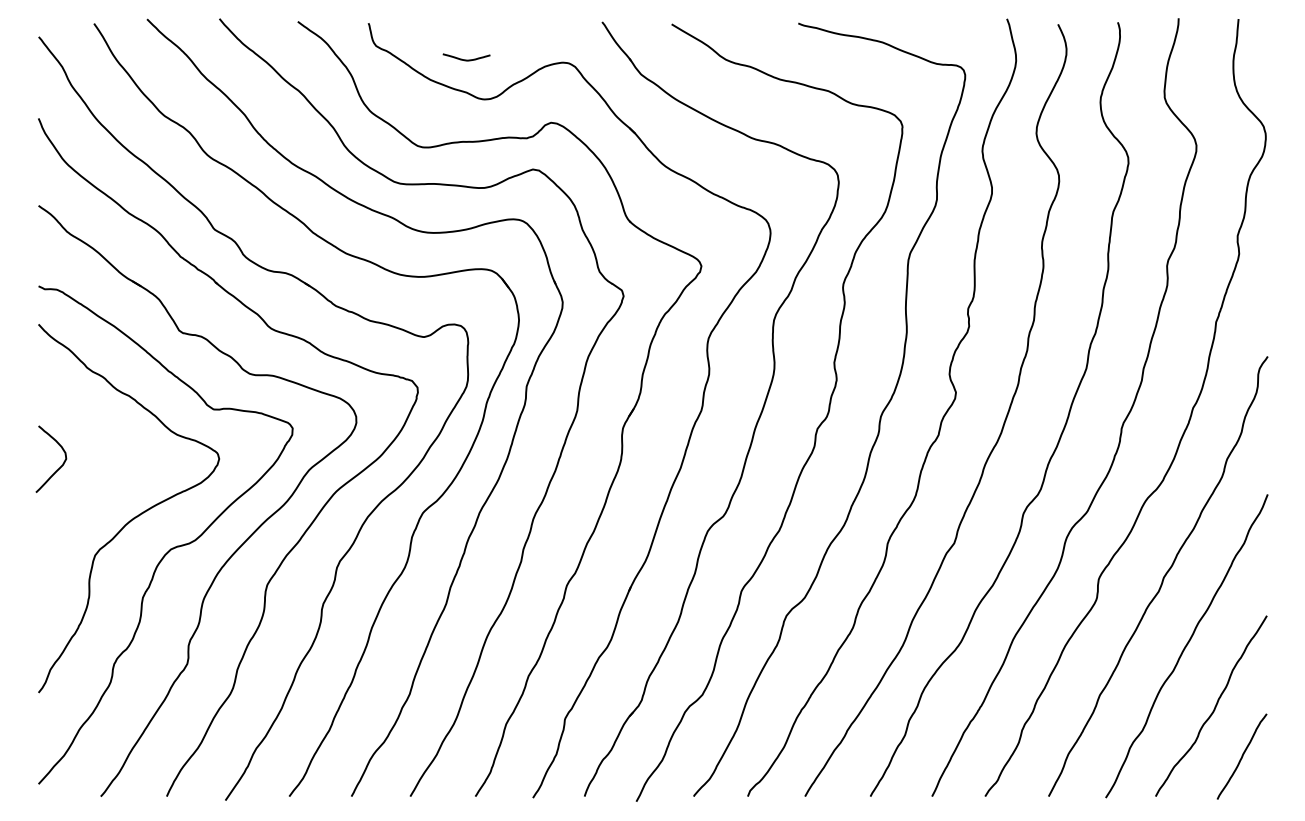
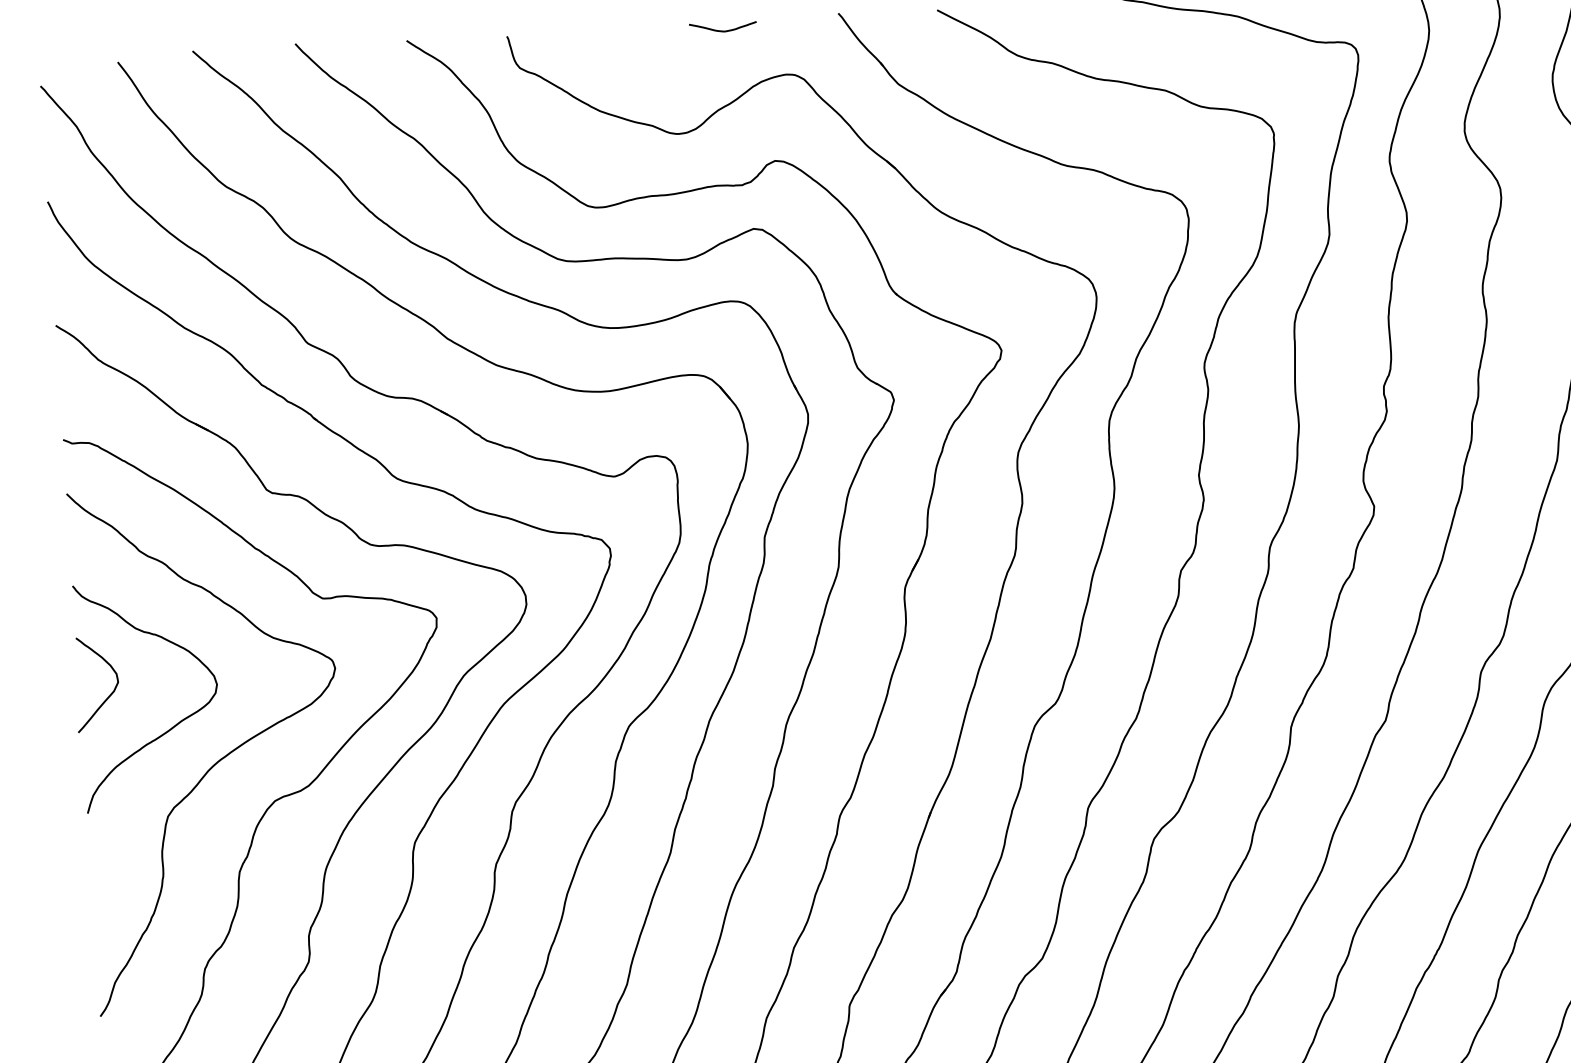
curve: (466, 59) -> (723, 30), moved
curve: (101, 492) -> (171, 726), added

